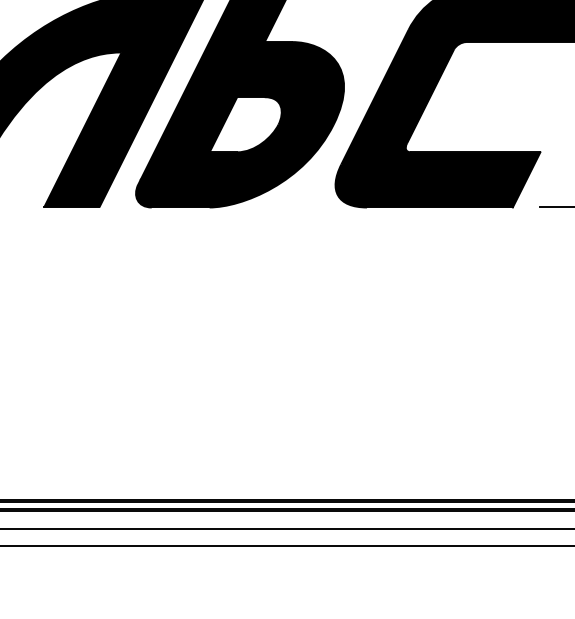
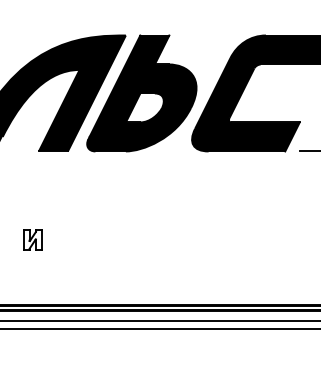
part: (32, 374) -> (32, 239), added

